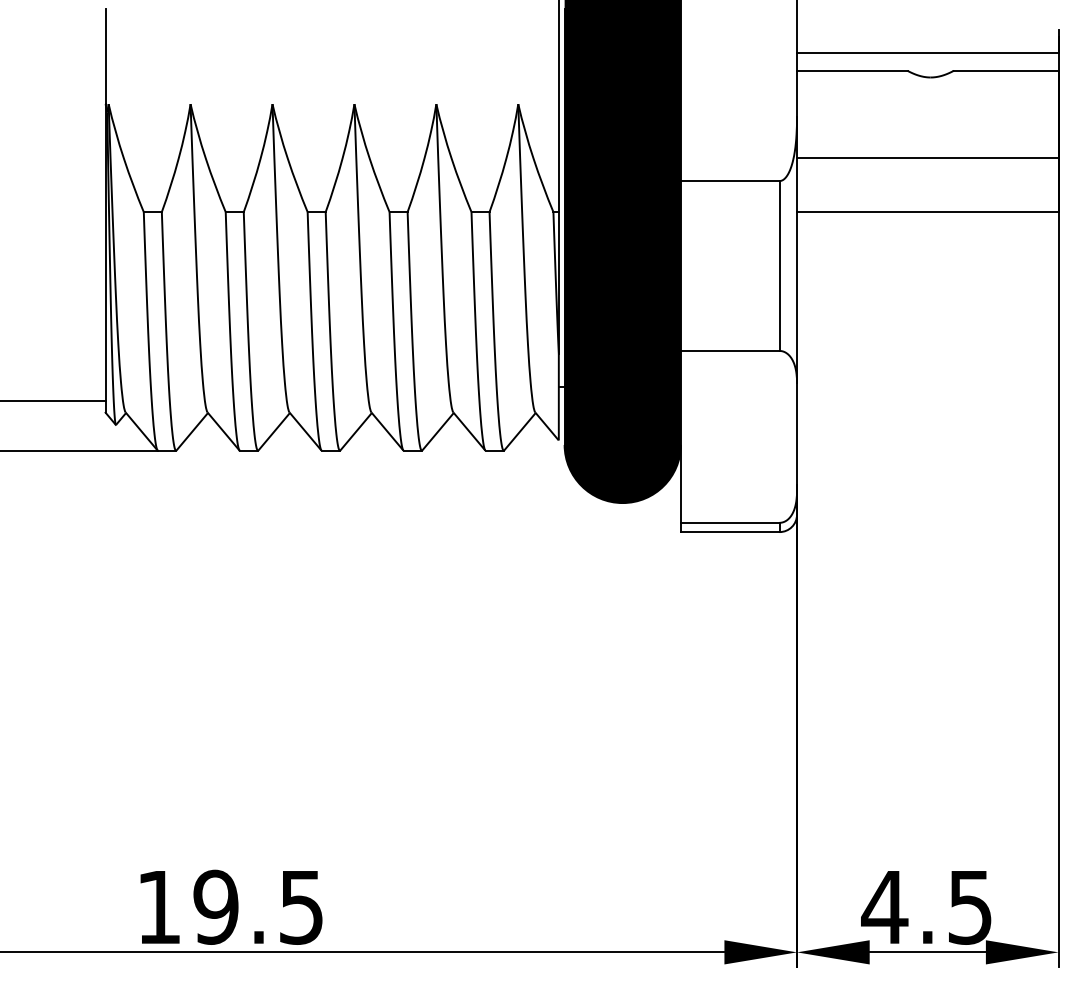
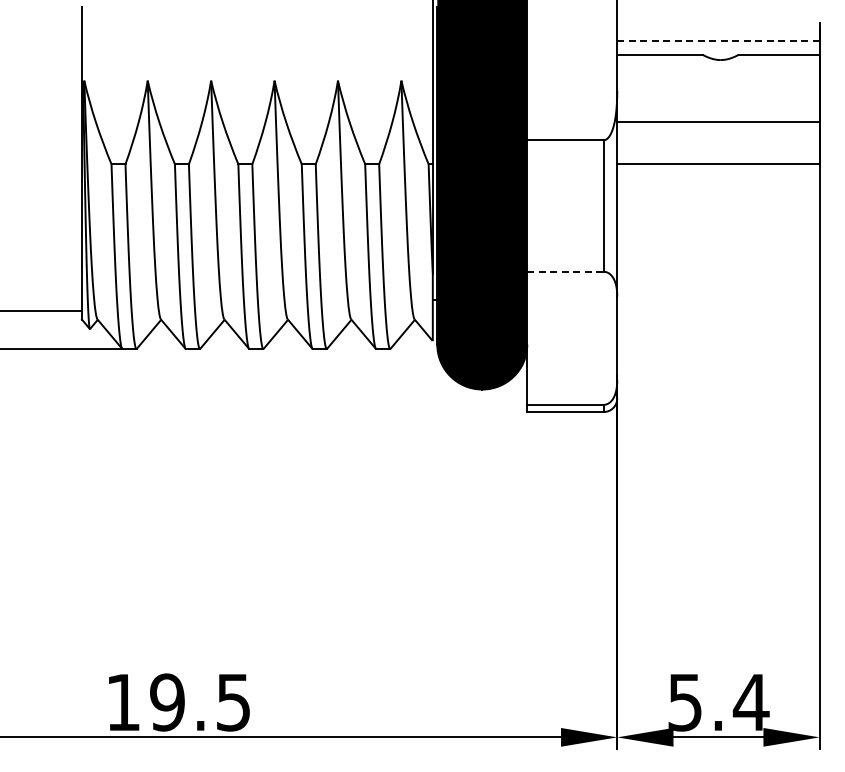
line: (927, 52) -> (718, 40), solid -> dashed
line: (731, 350) -> (566, 271), solid -> dashed
text: (926, 907) -> (717, 702), 4.5 -> 5.4

